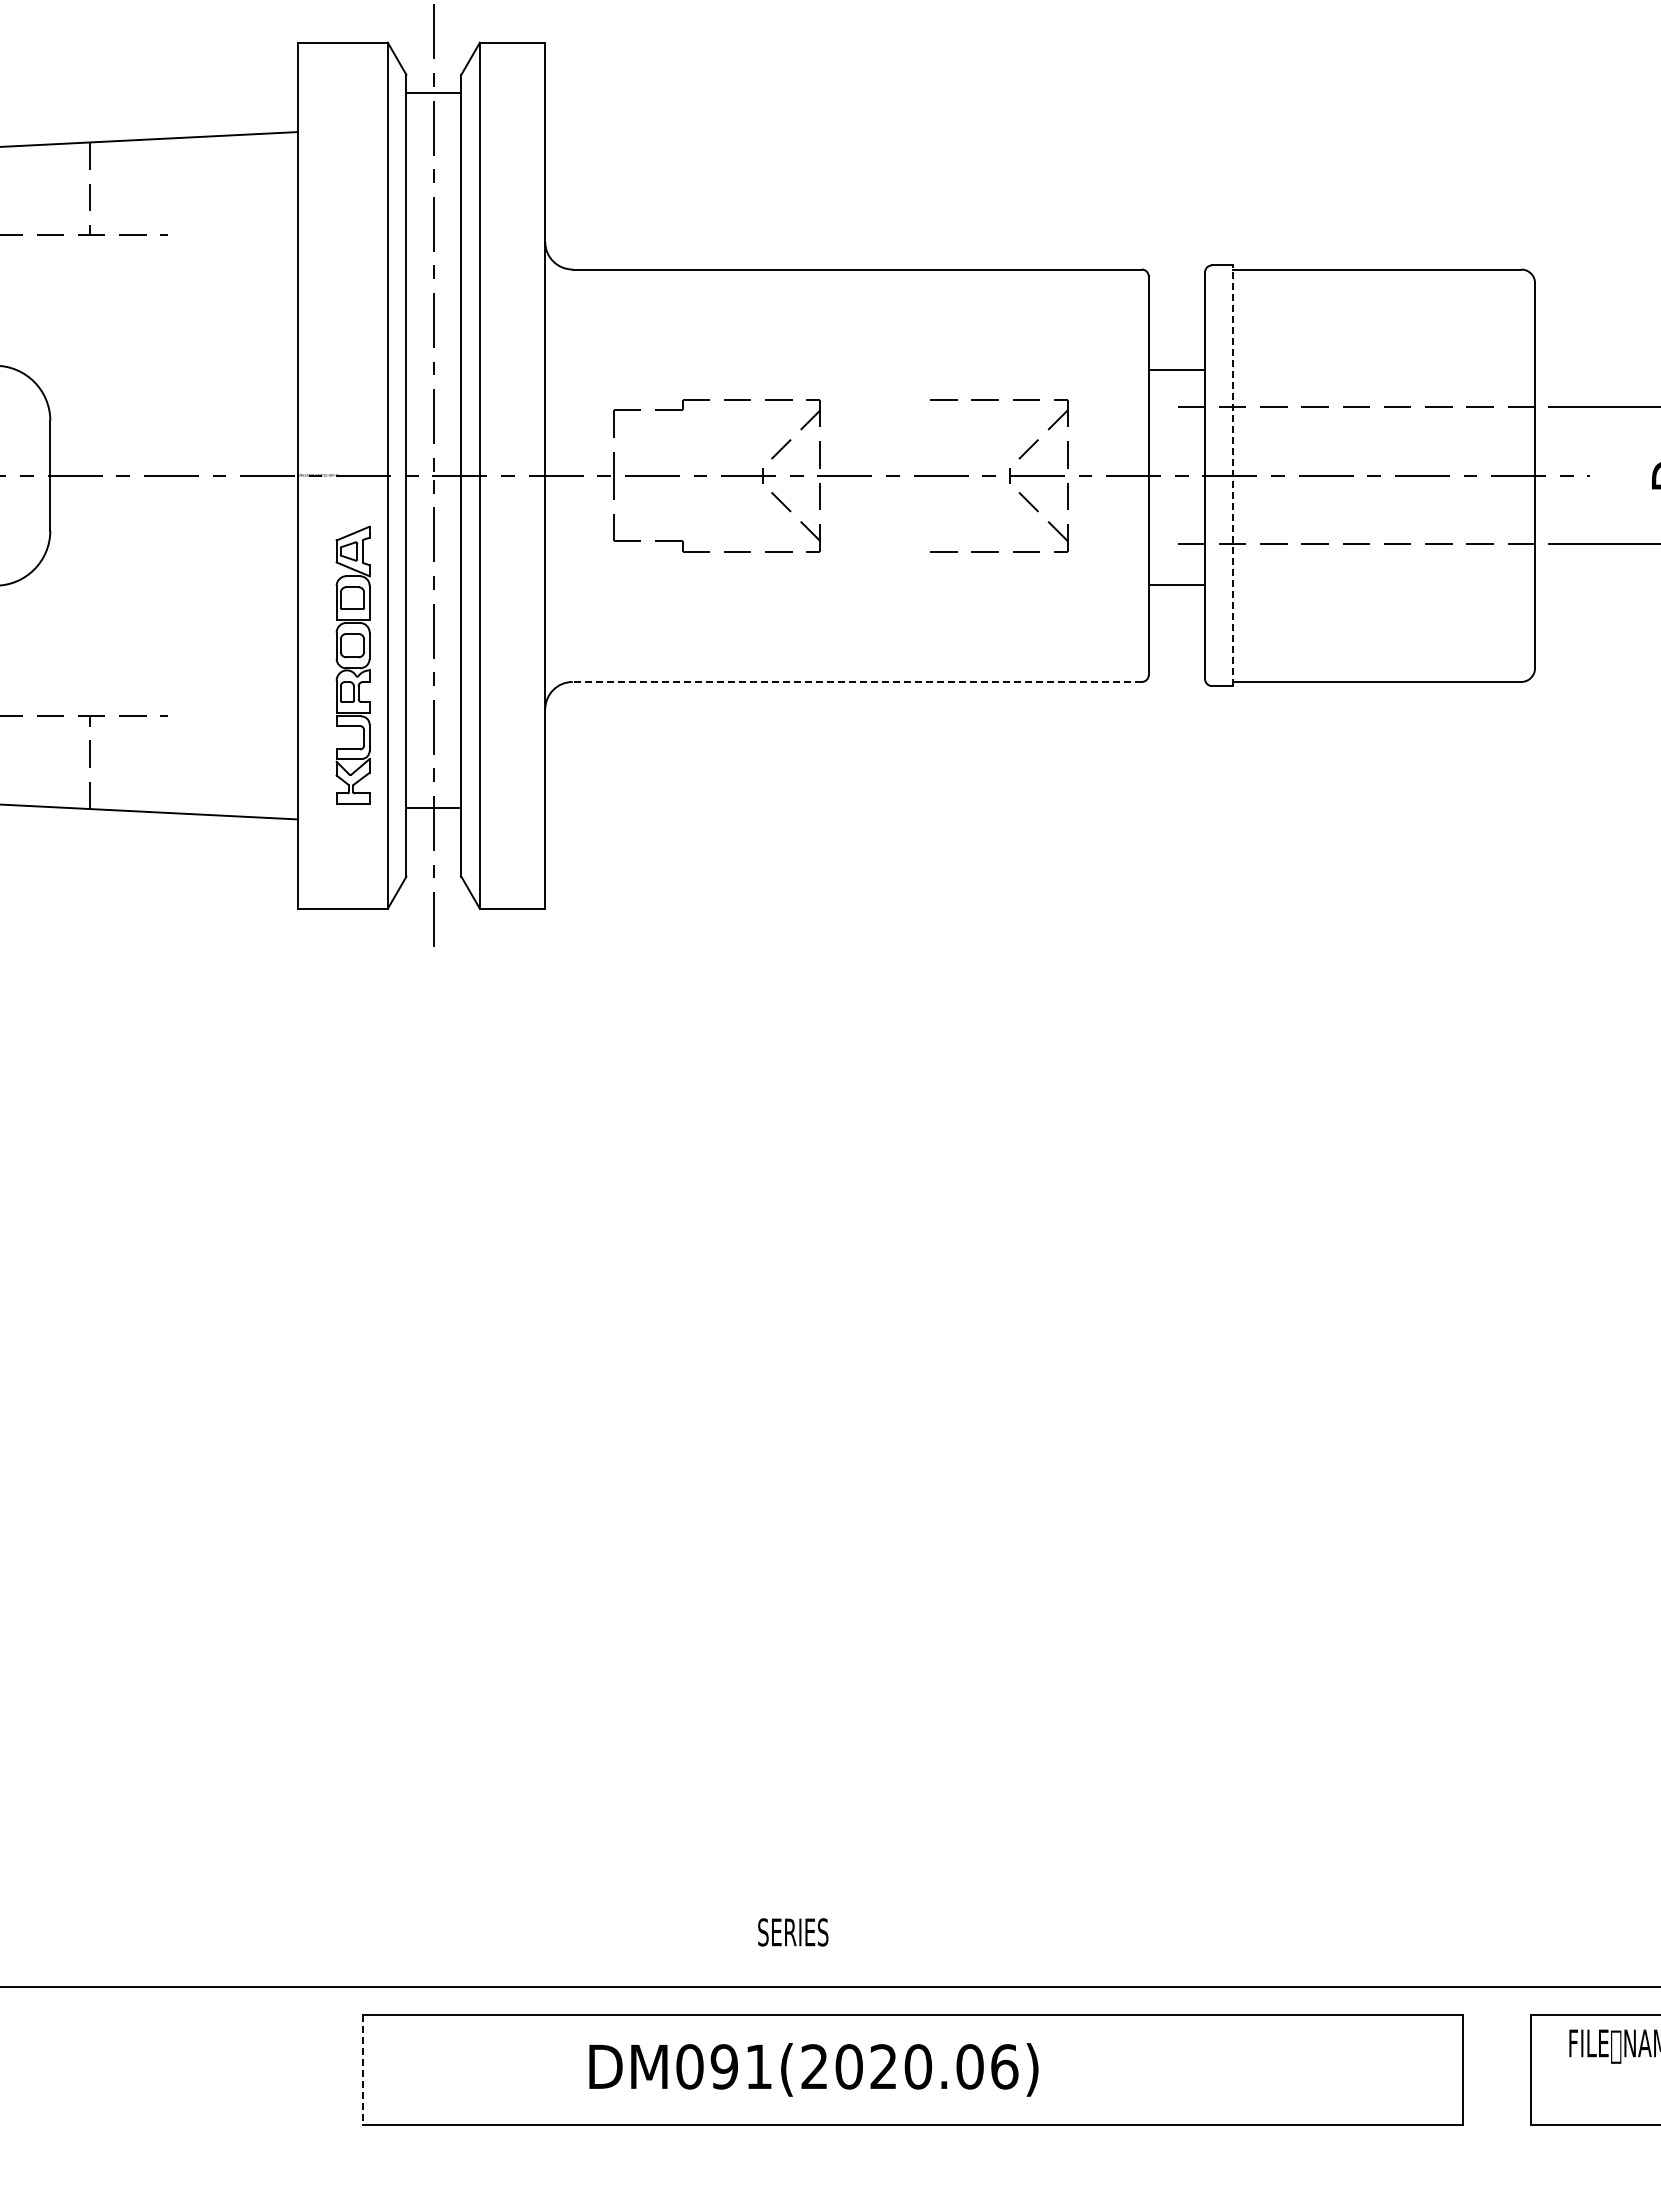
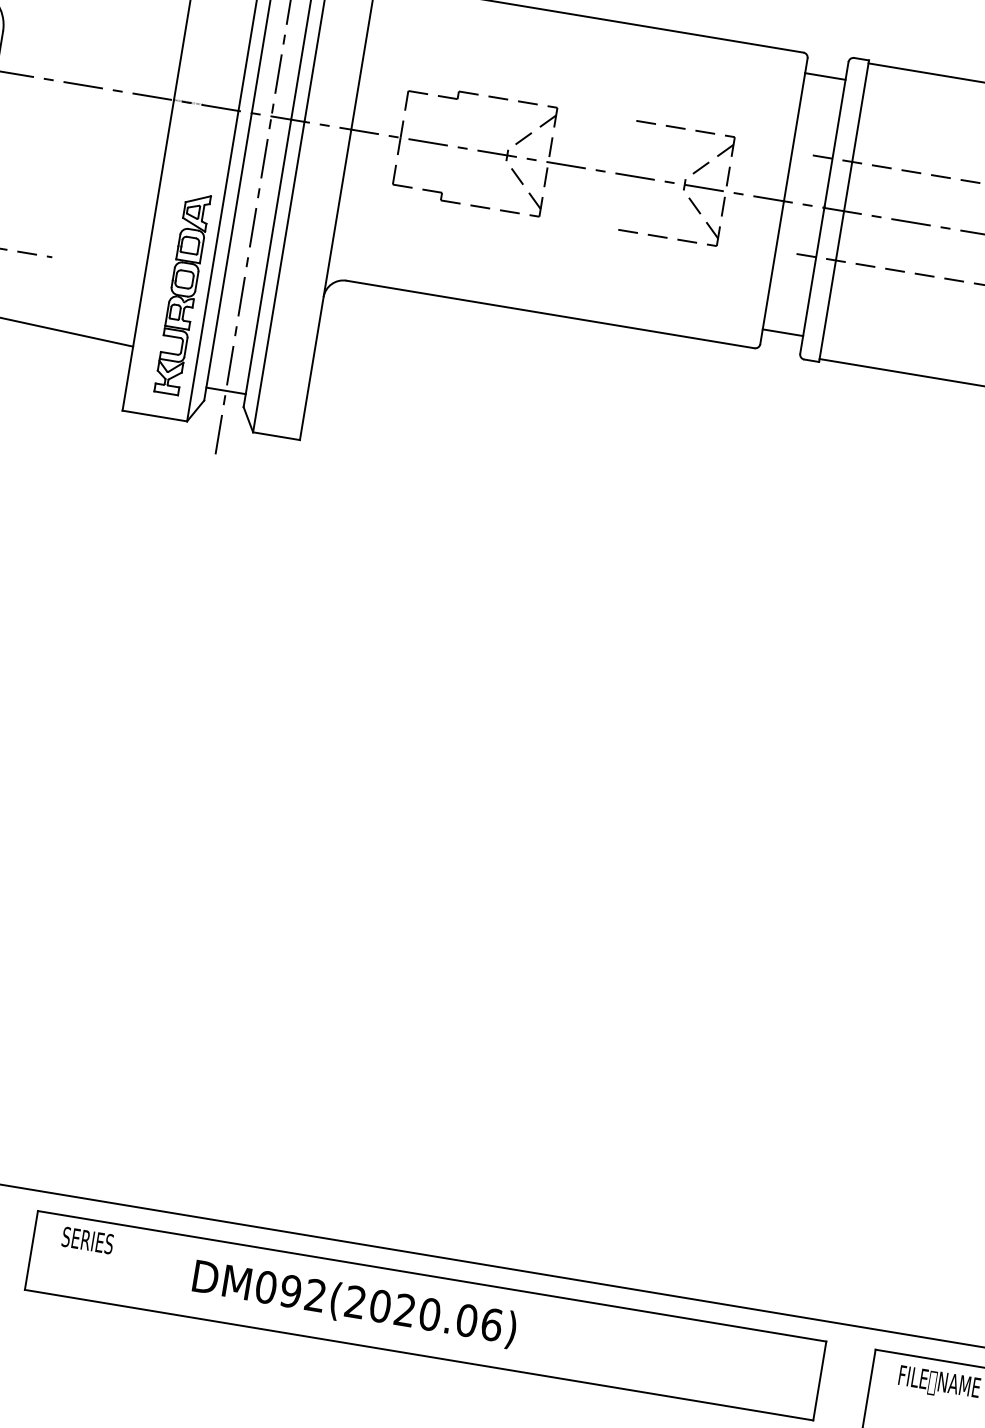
line: (1176, 370) -> (825, 76), moved
line: (1232, 475) -> (844, 211), dashed -> solid
line: (1176, 585) -> (782, 332), moved
part: (352, 664) -> (182, 292), moved
line: (857, 681) -> (550, 314), dashed -> solid
line: (433, 807) -> (225, 390), moved
text: (793, 1932) -> (88, 1240), moved
text: (758, 2066) -> (315, 1295), DM091(2020.06) -> DM092(2020.06)
line: (362, 2069) -> (31, 1250), dashed -> solid

